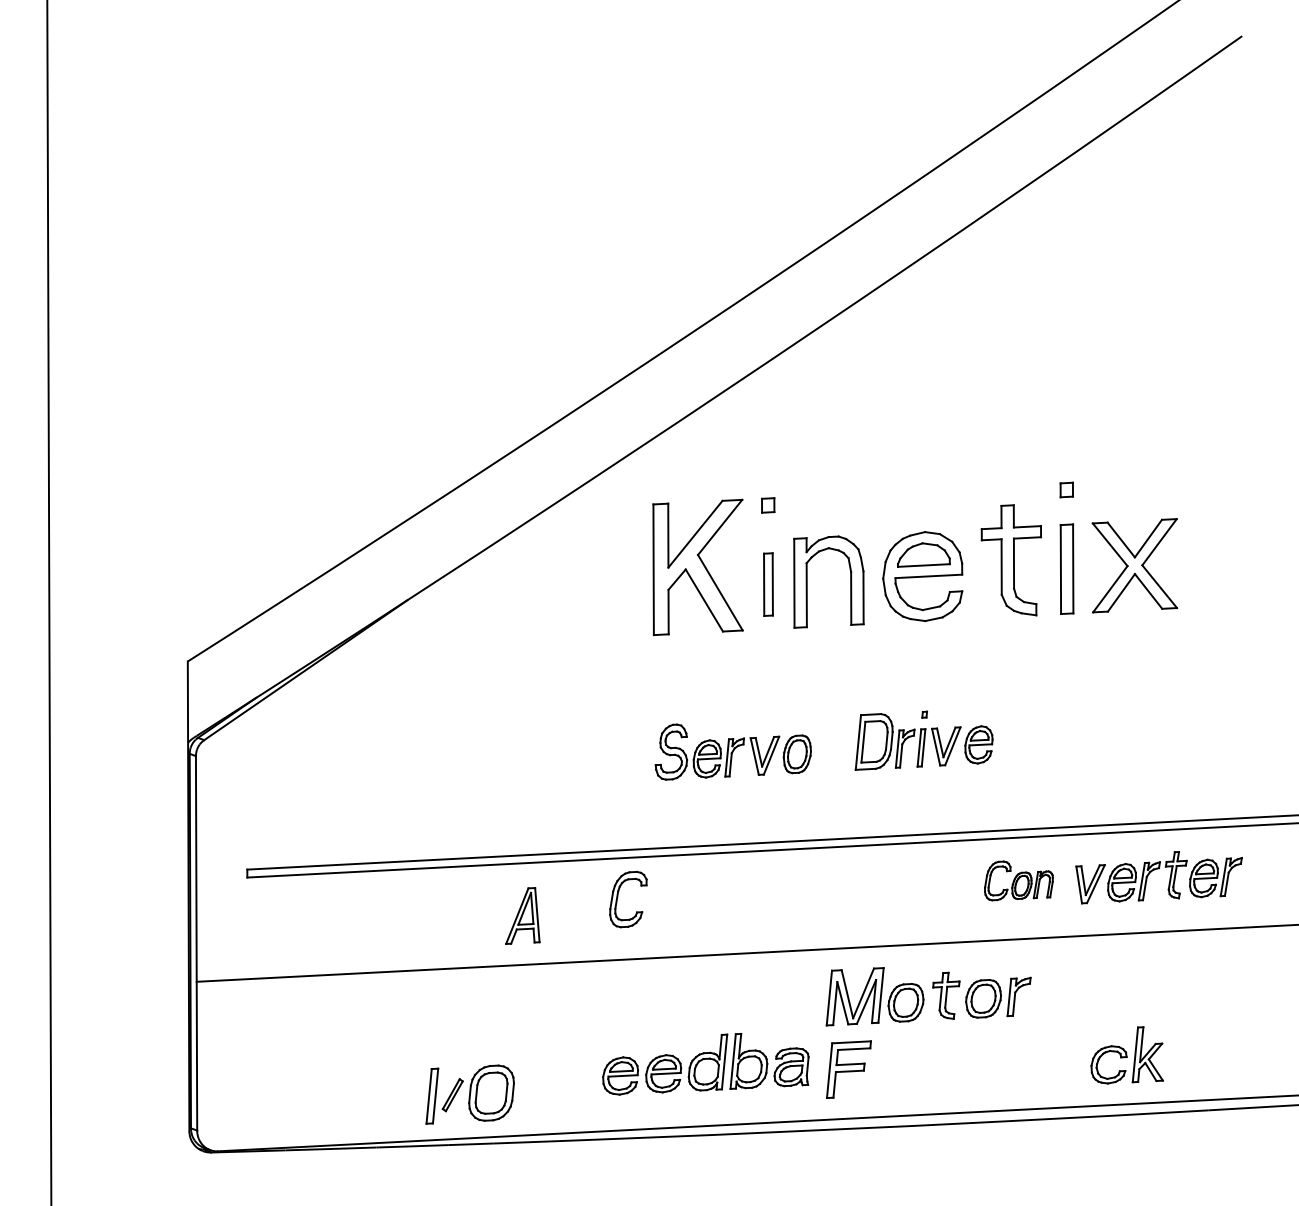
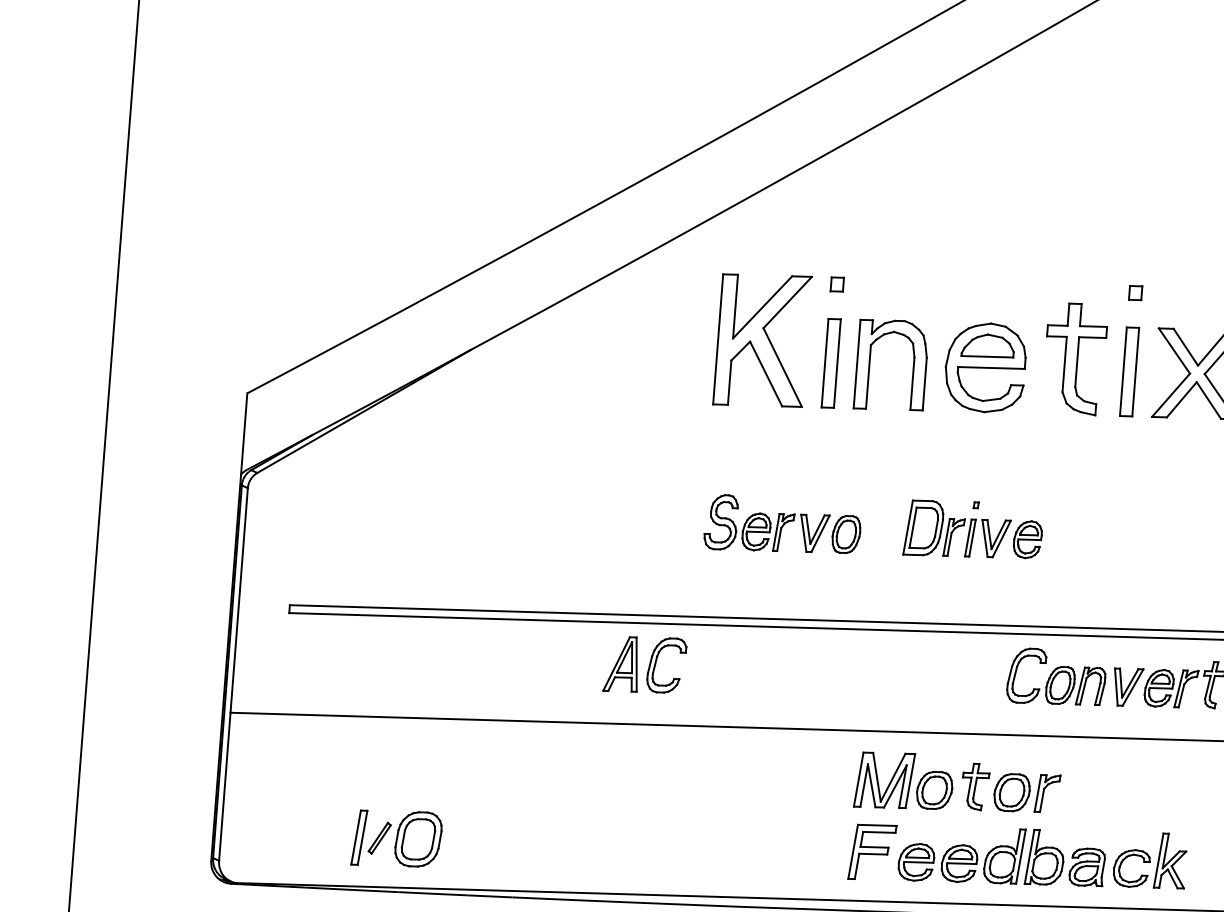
part: (768, 584) -> (831, 363), size x1.43
part: (1018, 880) -> (1056, 677), size x1.43
part: (522, 915) -> (621, 663), moved
part: (705, 1064) -> (1001, 857), moved
part: (469, 1094) -> (396, 838), moved

